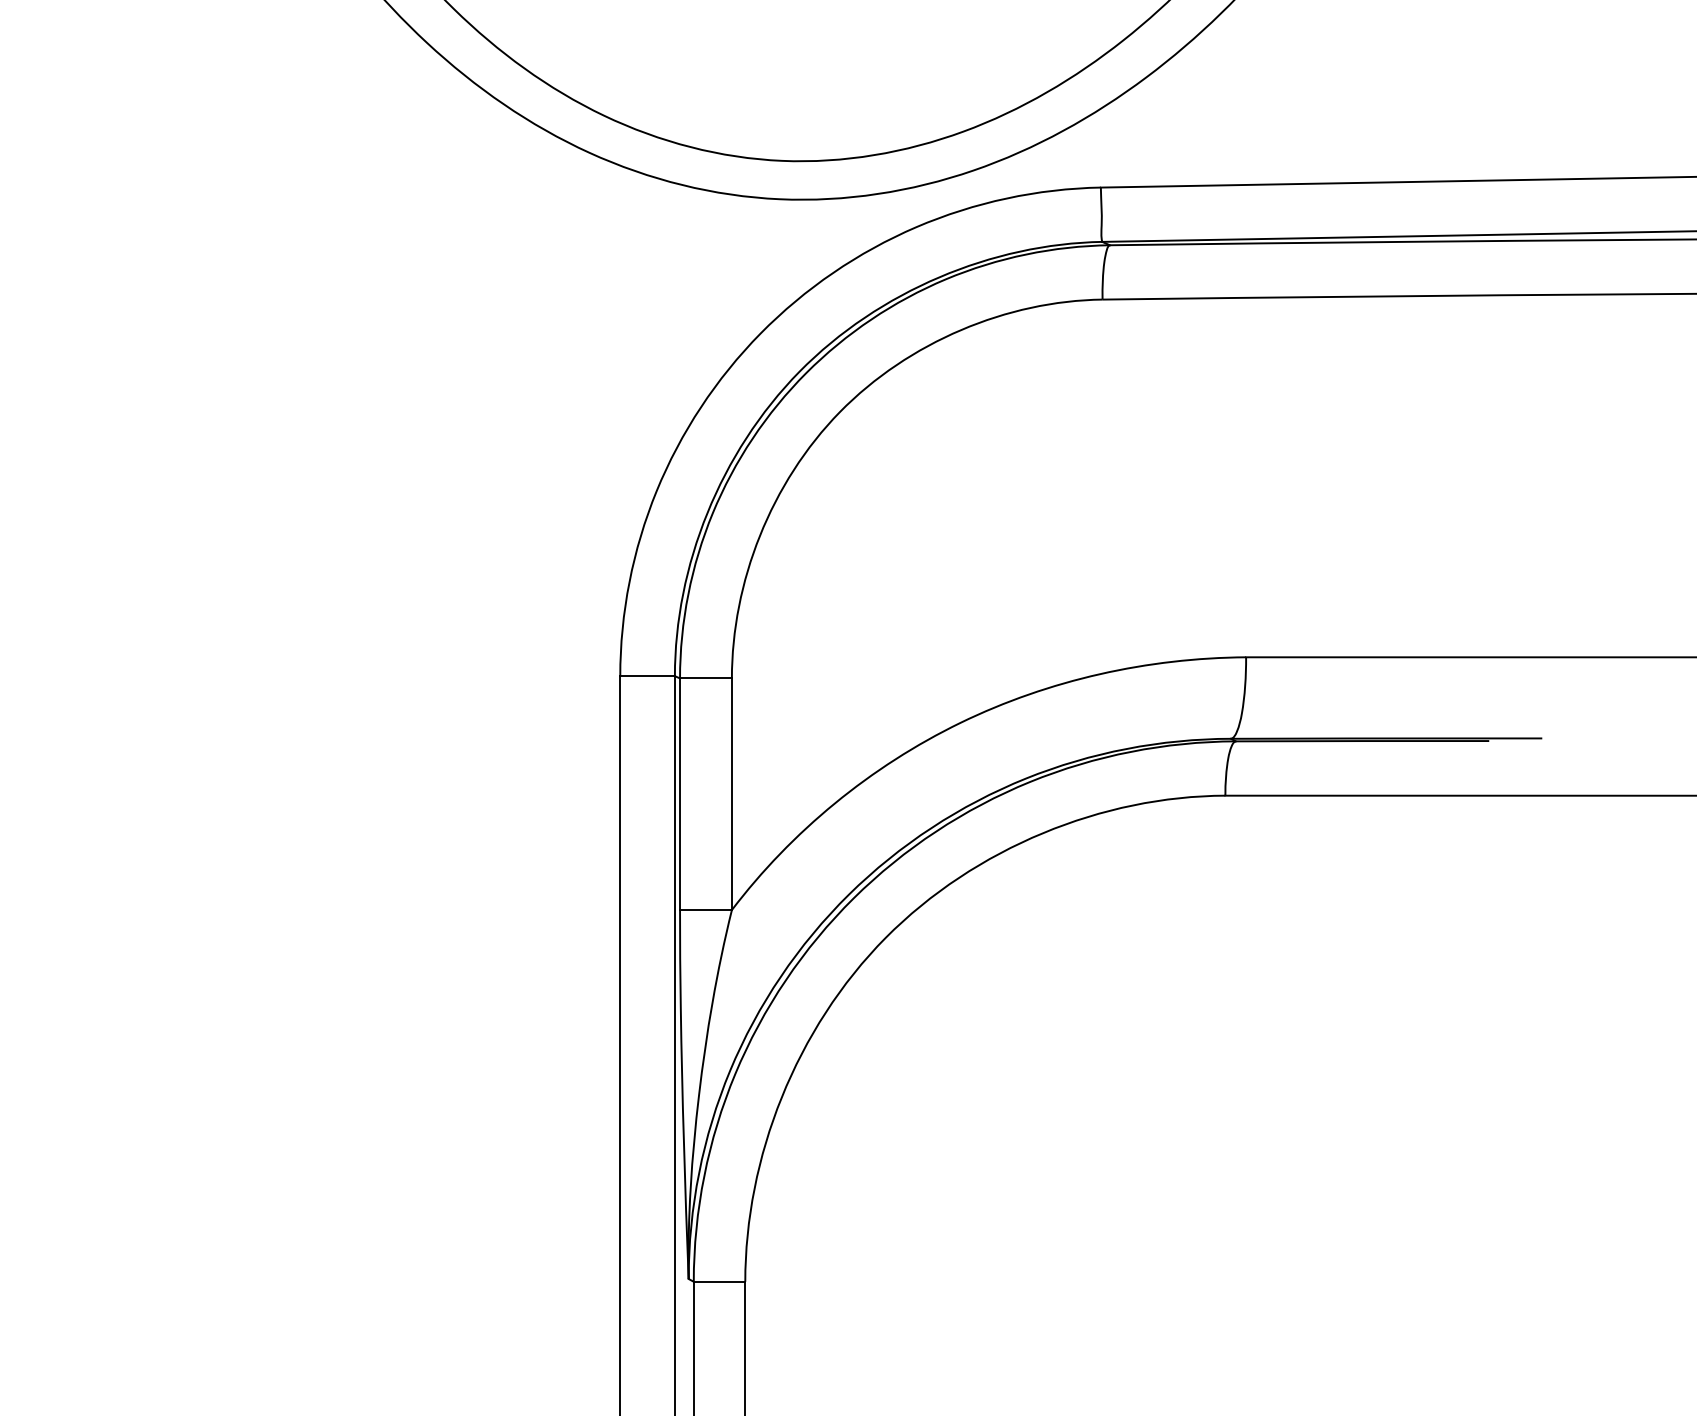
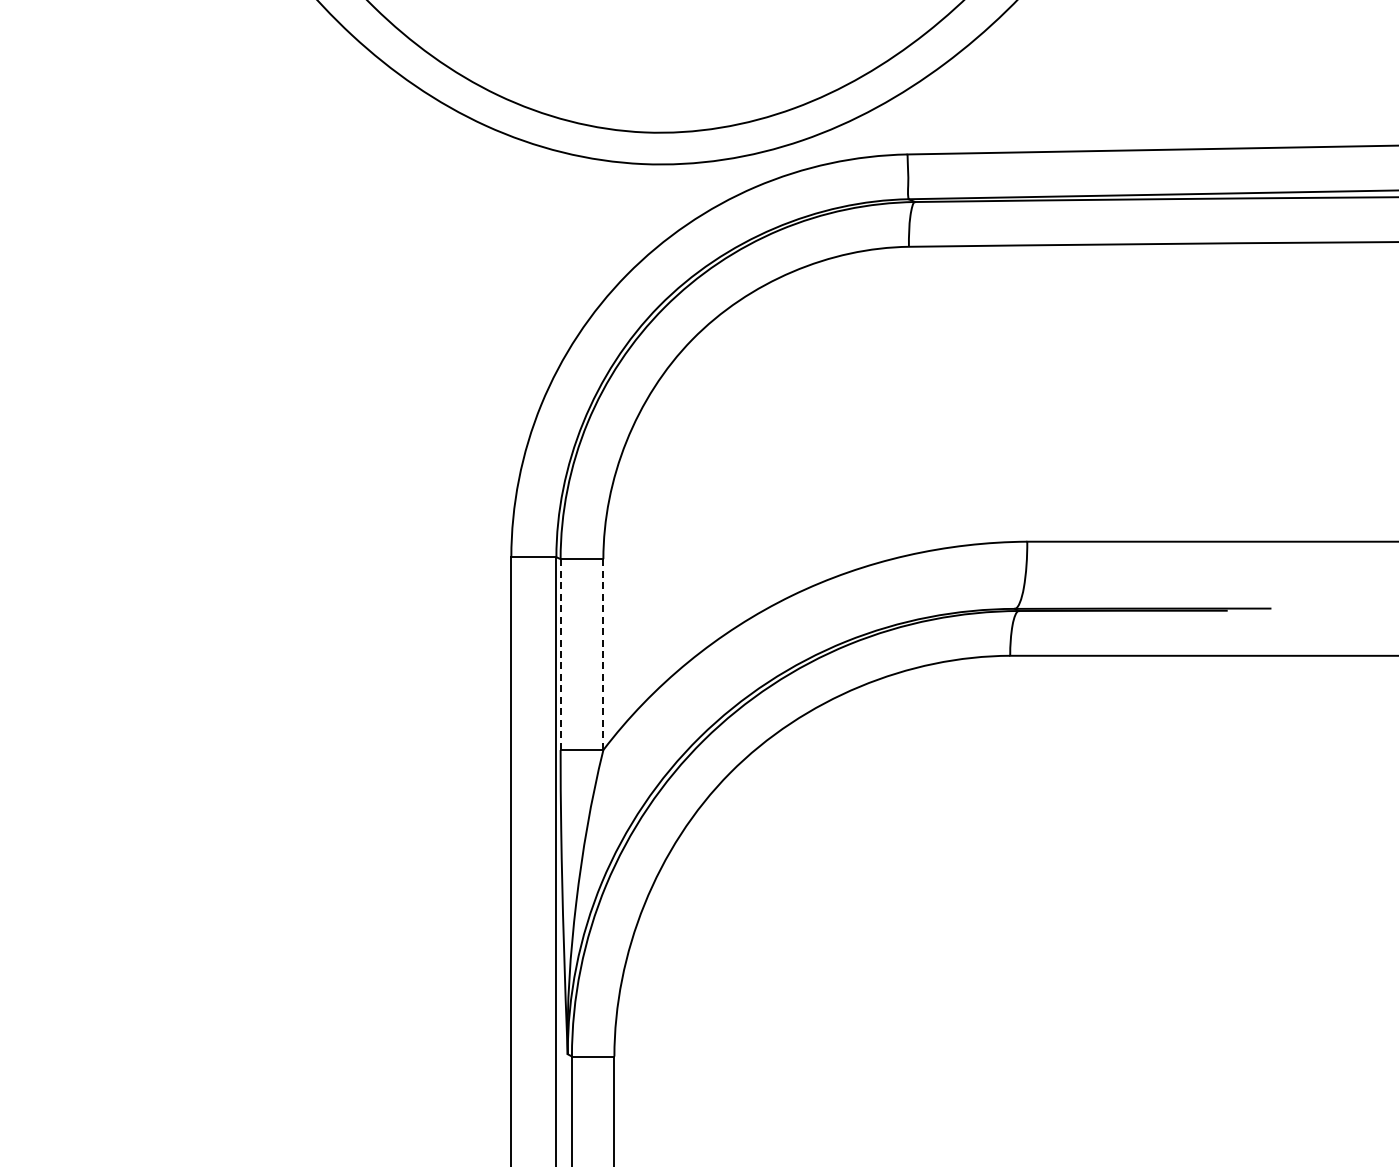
line: (679, 795) -> (560, 655), solid -> dashed
line: (732, 795) -> (603, 655), solid -> dashed

